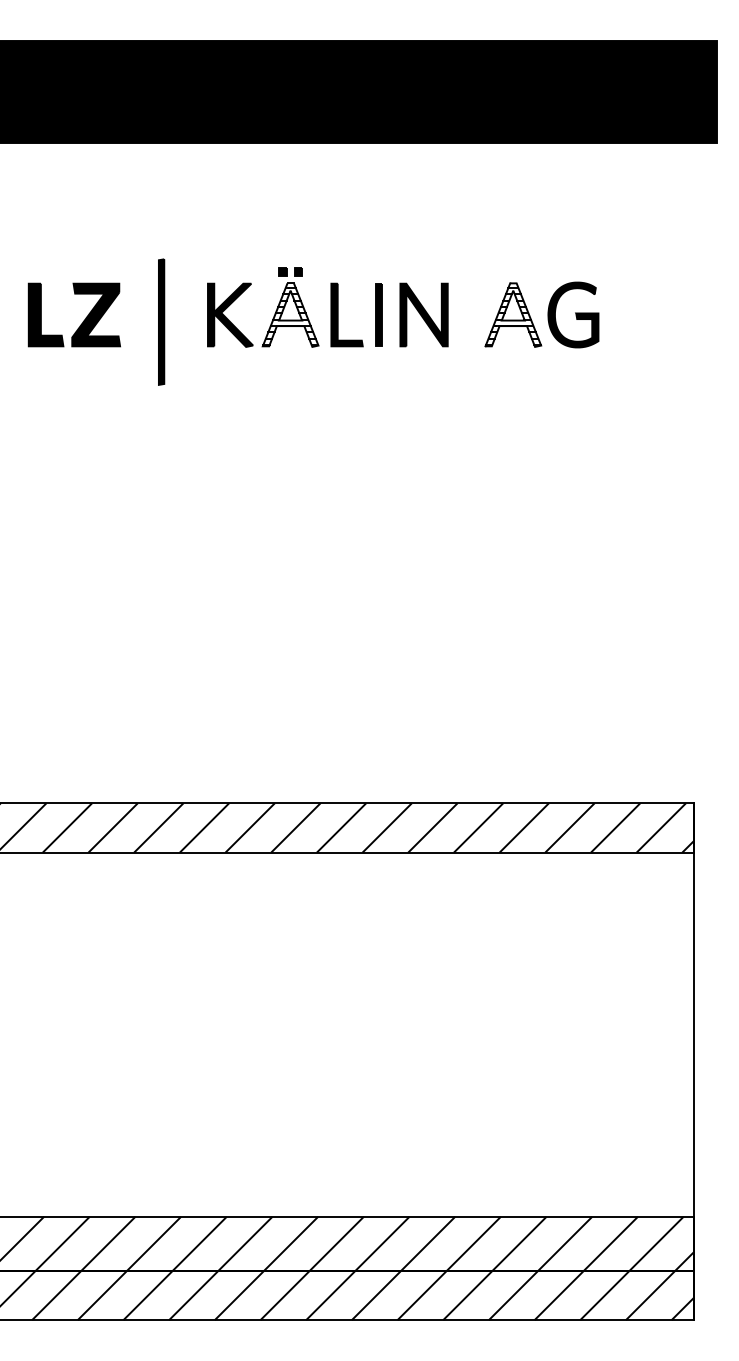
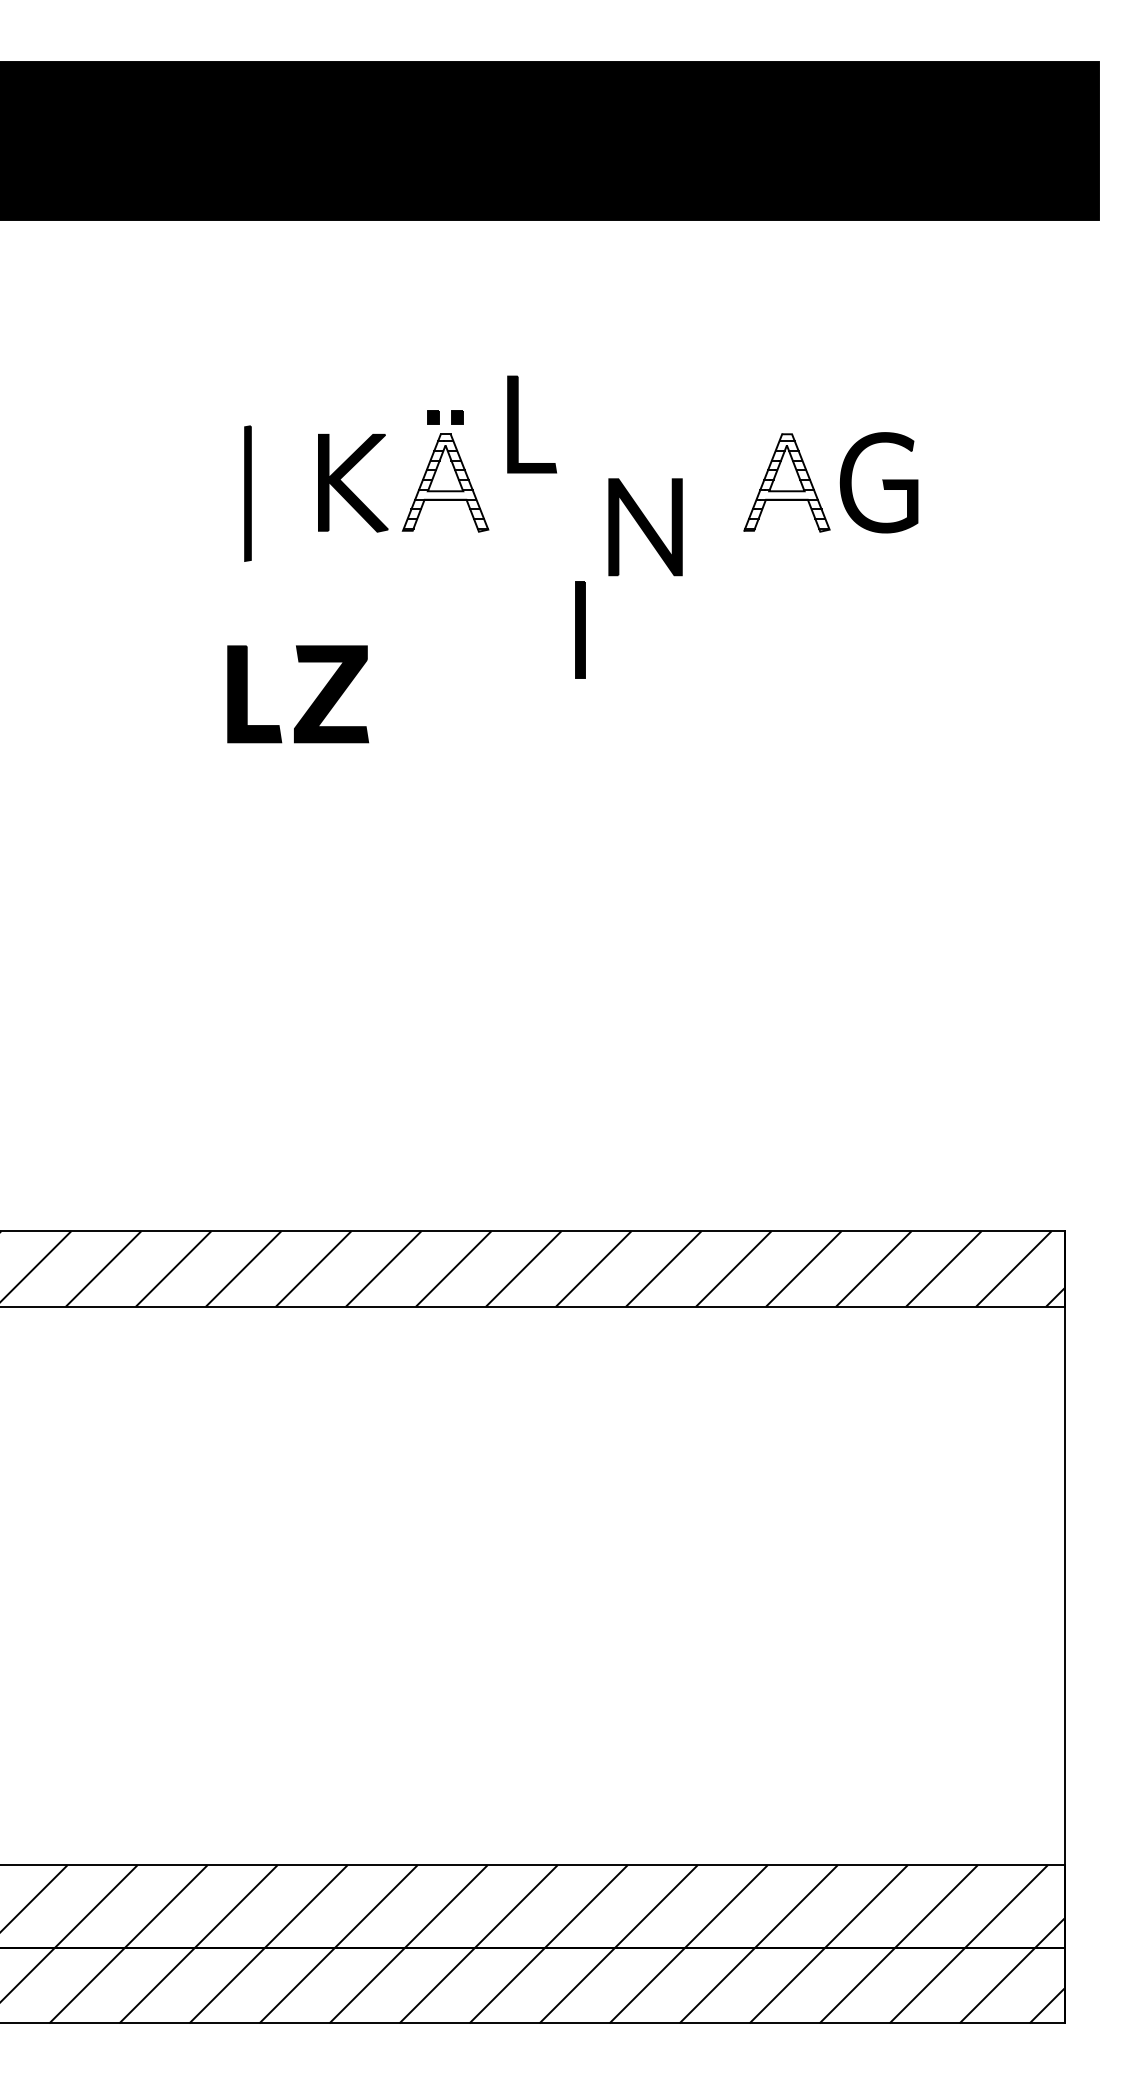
part: (338, 314) -> (518, 423), moved
part: (378, 314) -> (580, 629), moved
part: (423, 314) -> (644, 526), moved
part: (82, 321) -> (310, 704), moved
part: (161, 321) -> (247, 492), size x0.7

